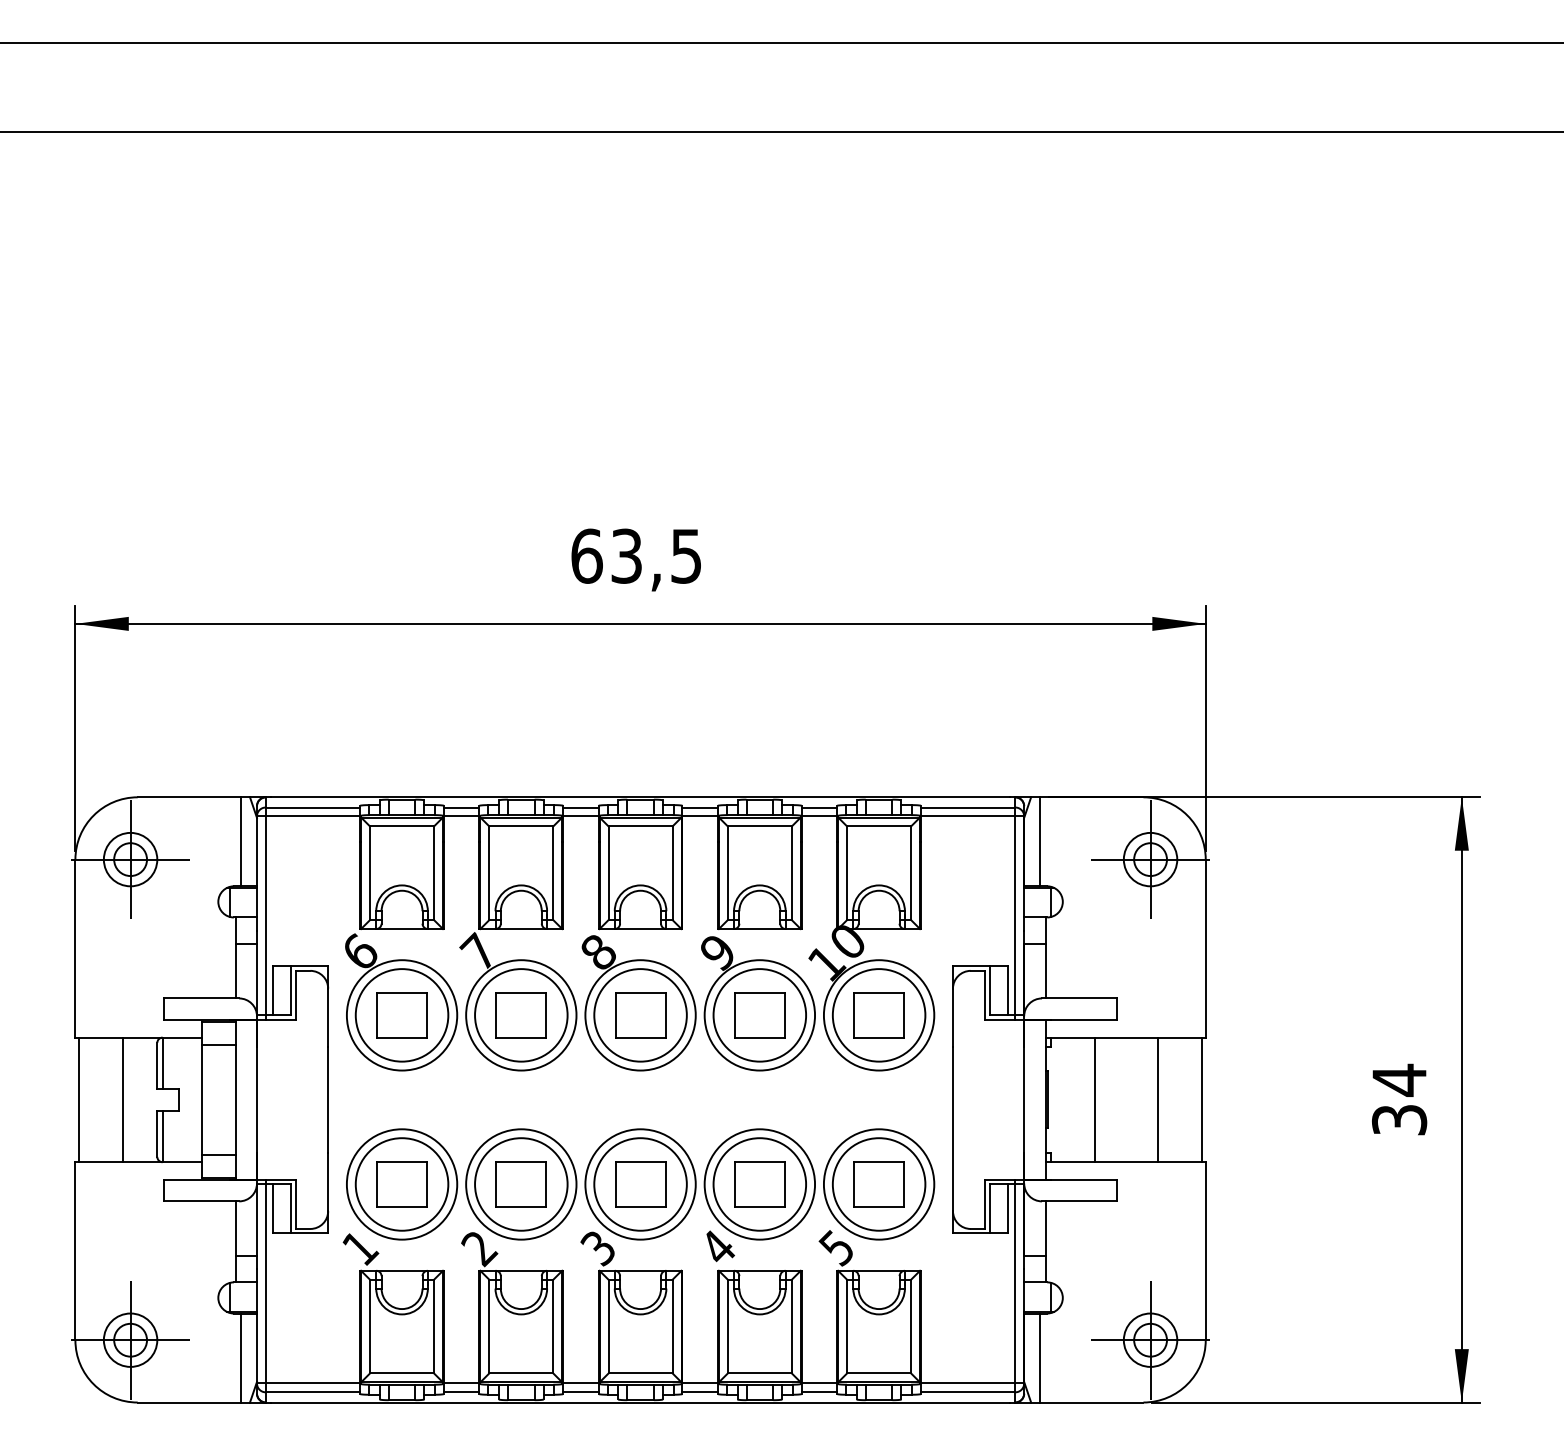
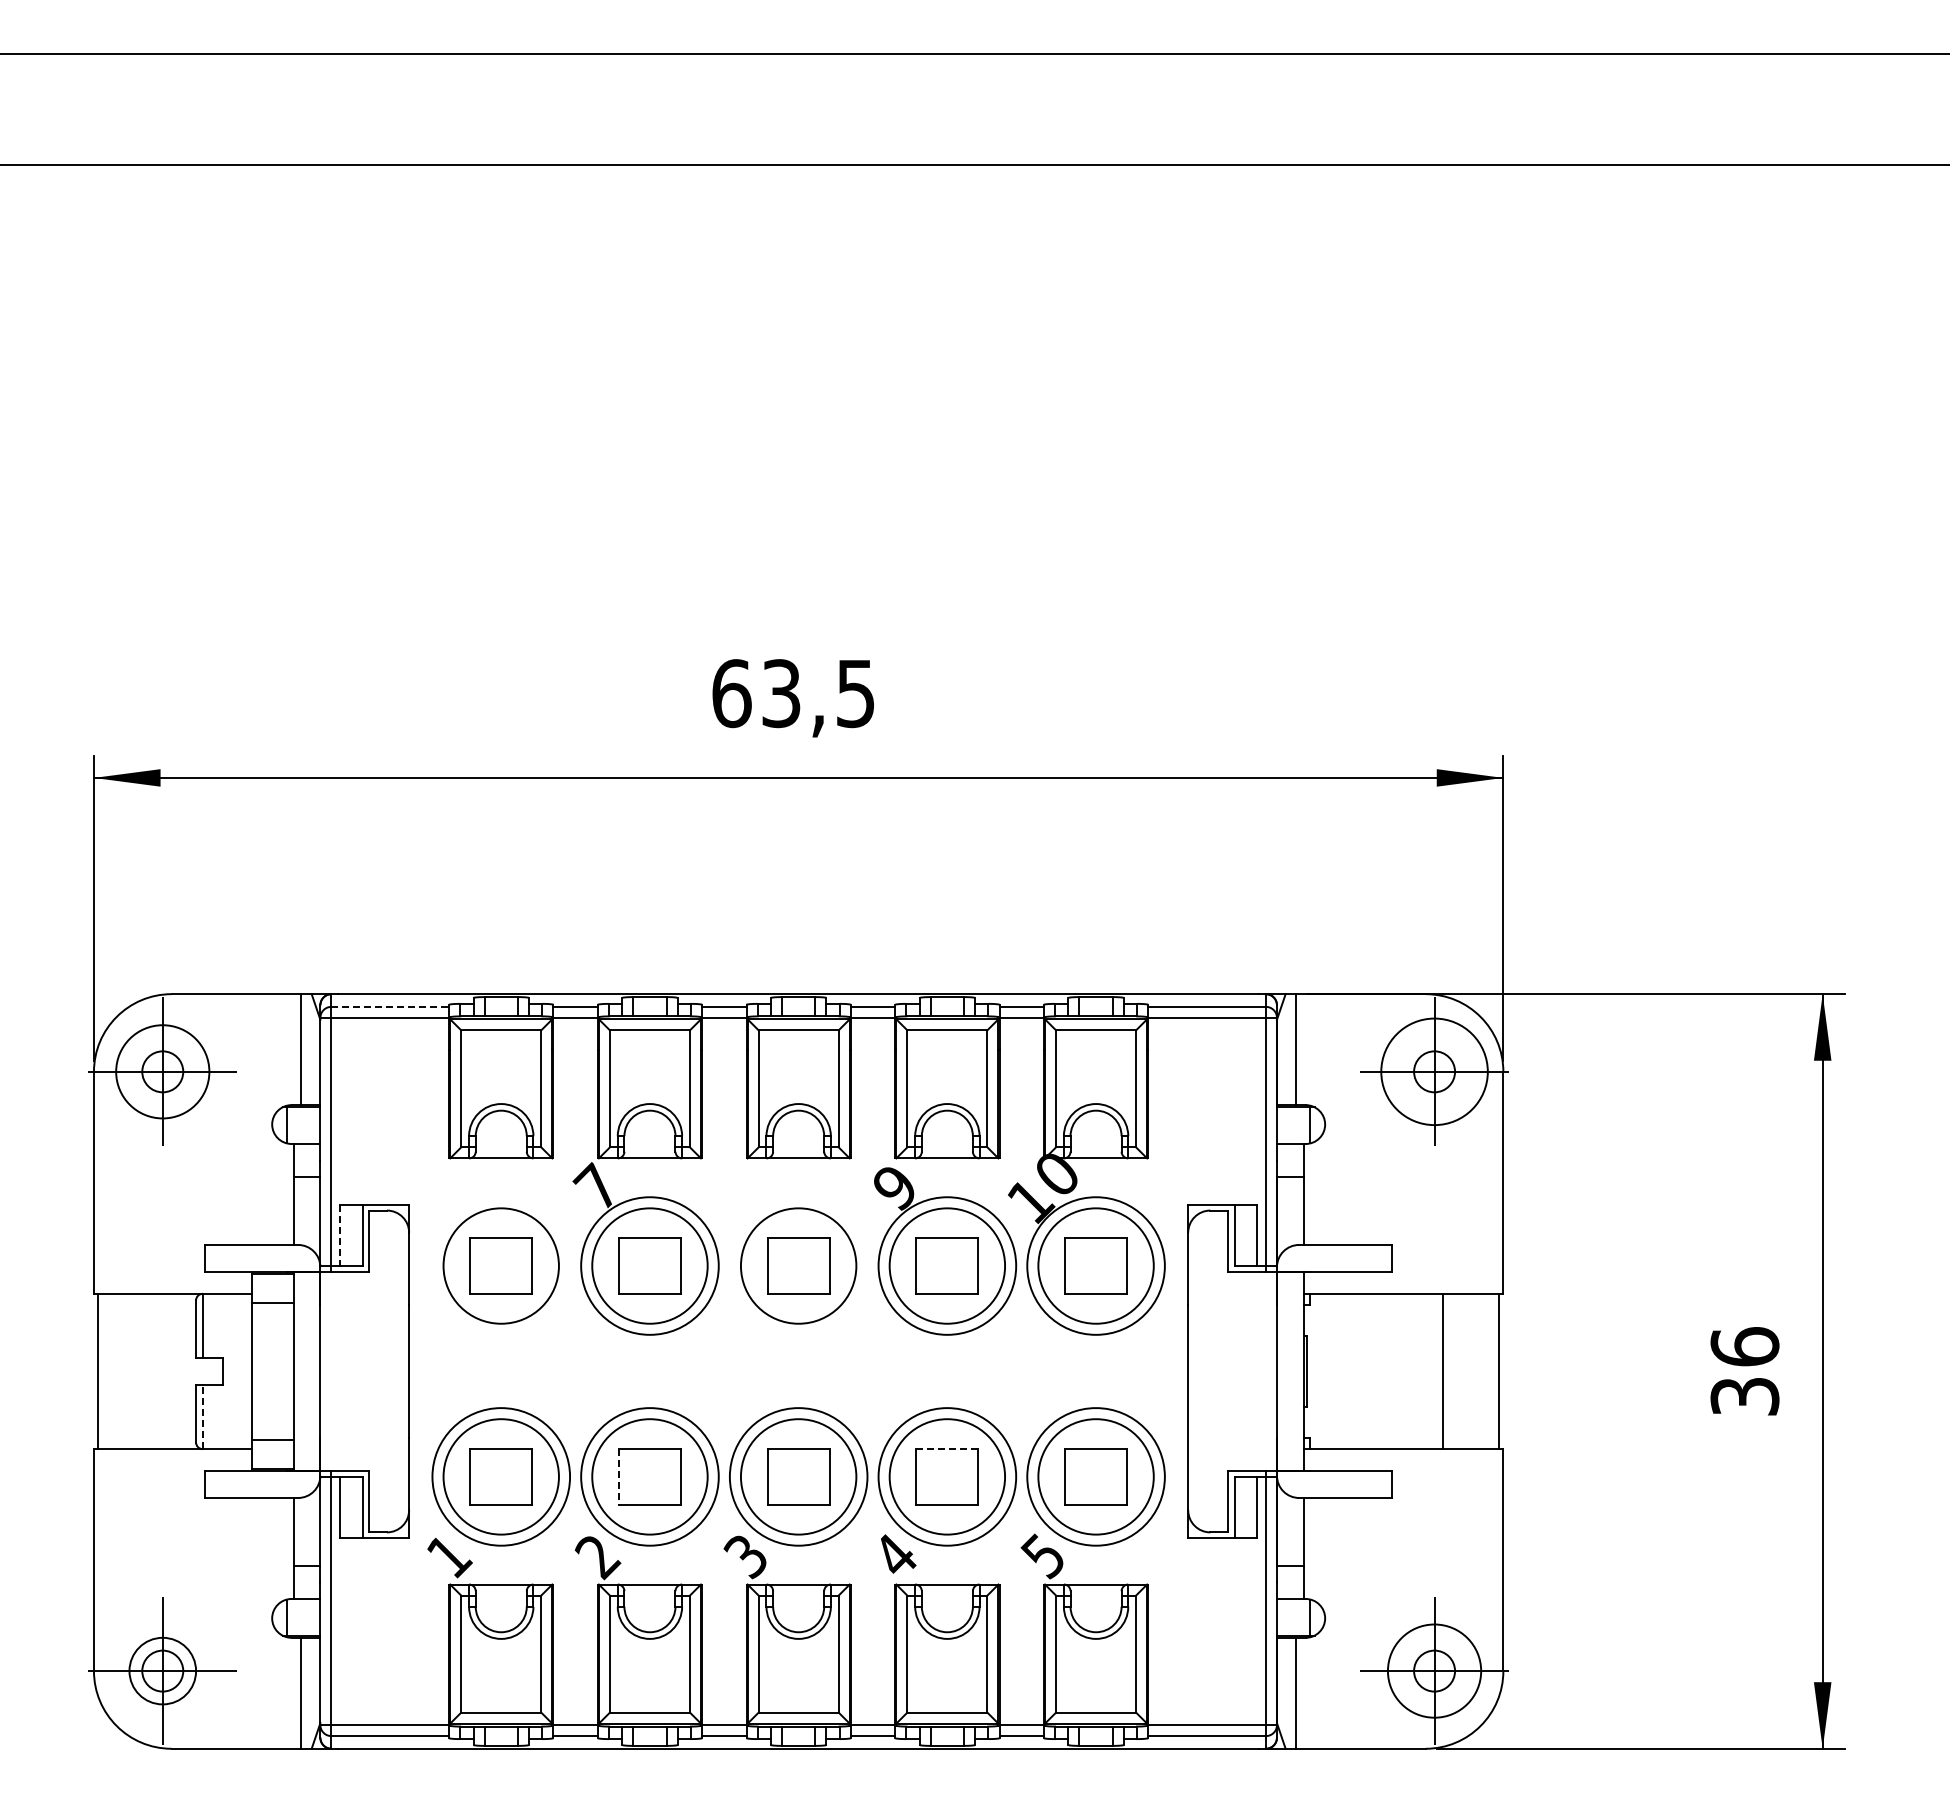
line: (313, 807) -> (390, 1006), solid -> dashed
circle: (130, 859) -> (162, 1071), size x1.4
circle: (1150, 859) -> (1434, 1071), size x1.6
line: (273, 990) -> (340, 1235), solid -> dashed
part: (401, 1002) -> (500, 1249), removed
part: (638, 1002) -> (796, 1250), removed
text: (1399, 1079) -> (1744, 1346), 34 -> 36
line: (123, 1099) -> (153, 1371), removed
line: (1095, 1099) -> (1365, 1371), removed
line: (162, 1136) -> (202, 1416), solid -> dashed
line: (759, 1162) -> (946, 1449), solid -> dashed
line: (496, 1184) -> (618, 1476), solid -> dashed
circle: (1150, 1339) -> (1434, 1670), size x1.4

